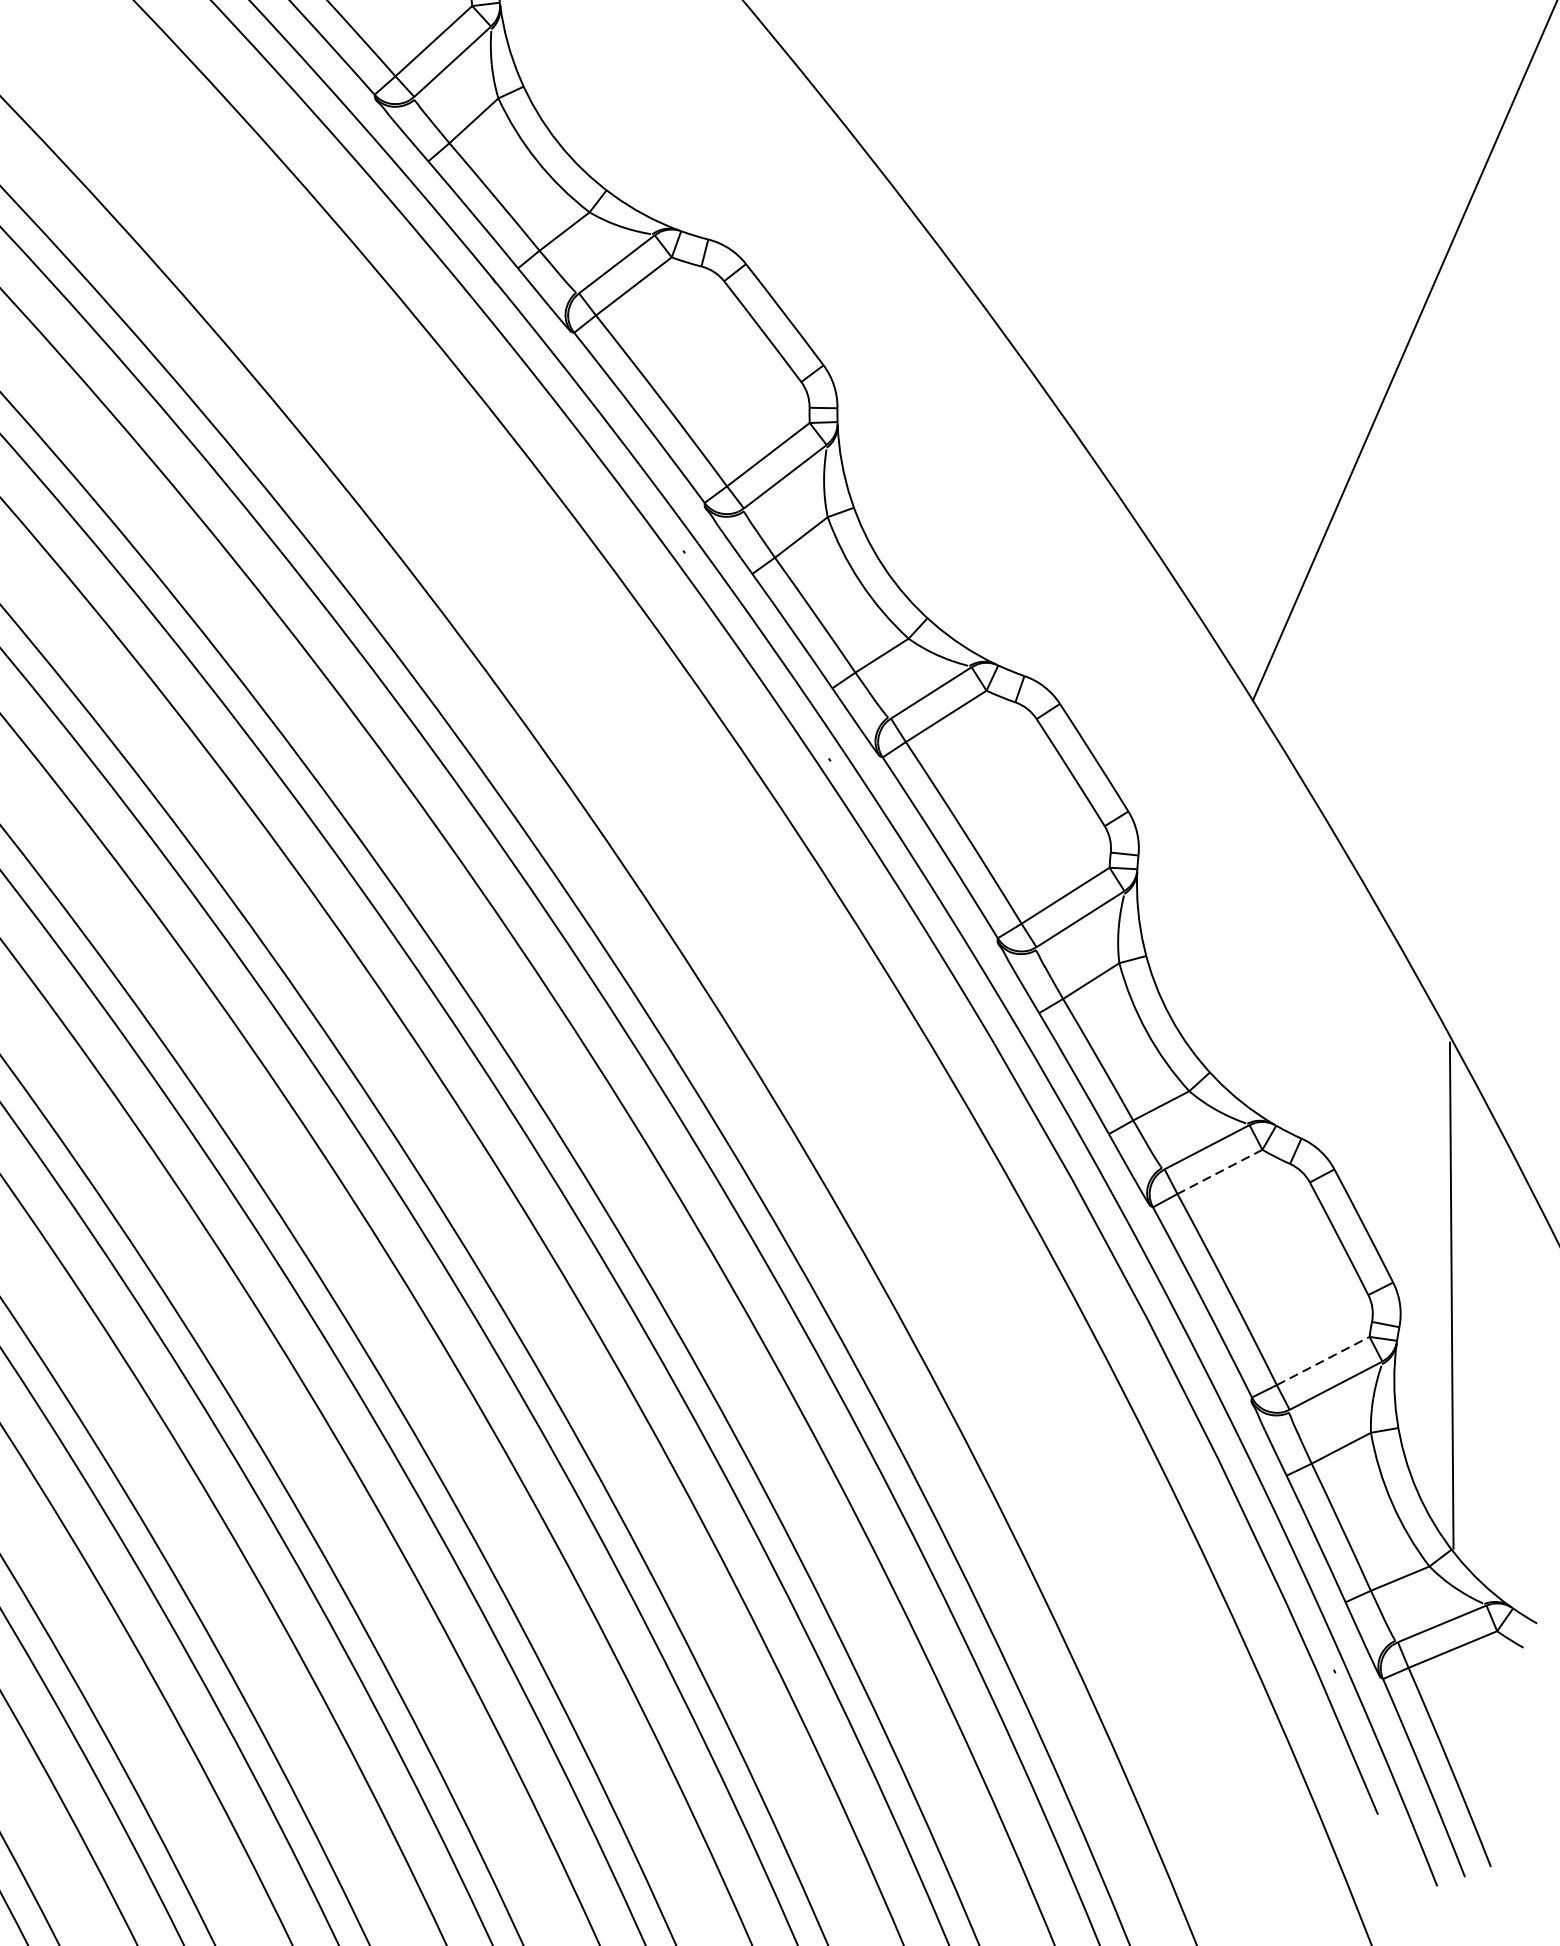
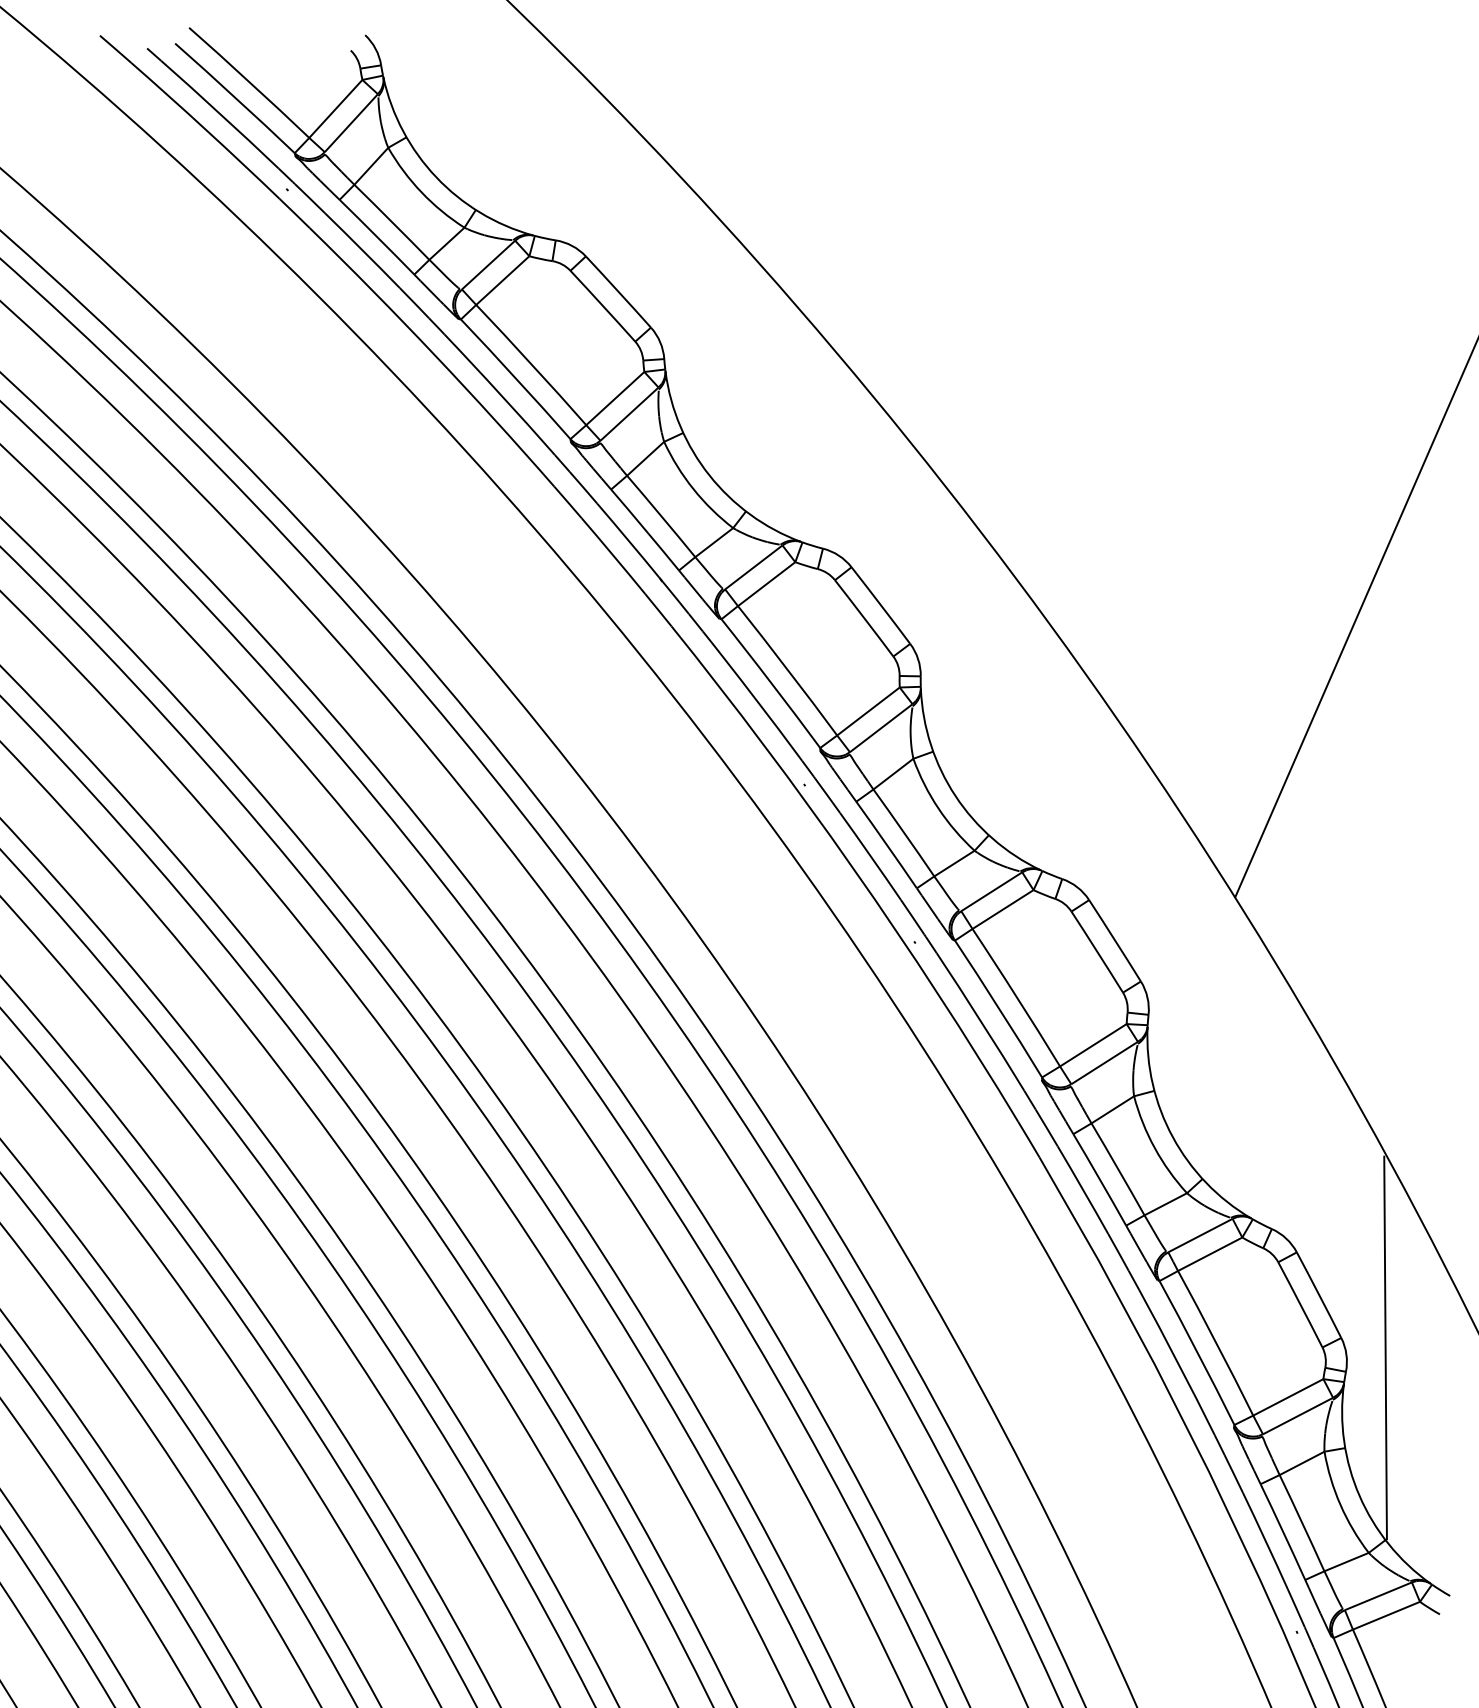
line: (1219, 1172) -> (1209, 1254), dashed -> solid
line: (1323, 1361) -> (1288, 1397), dashed -> solid

